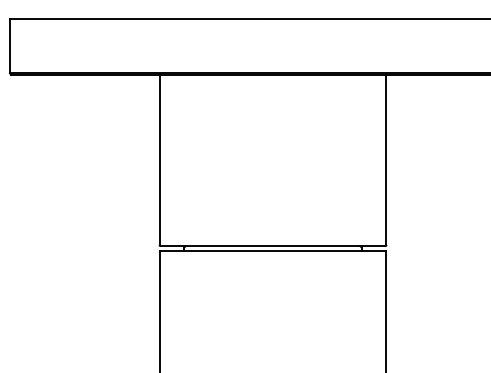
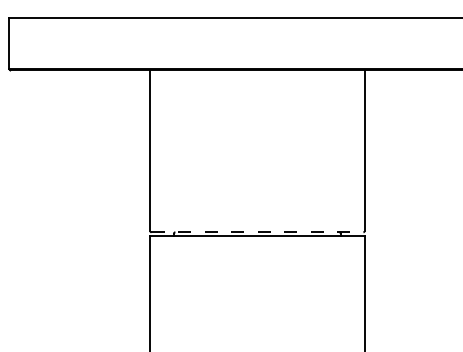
line: (273, 246) -> (257, 232), solid -> dashed

